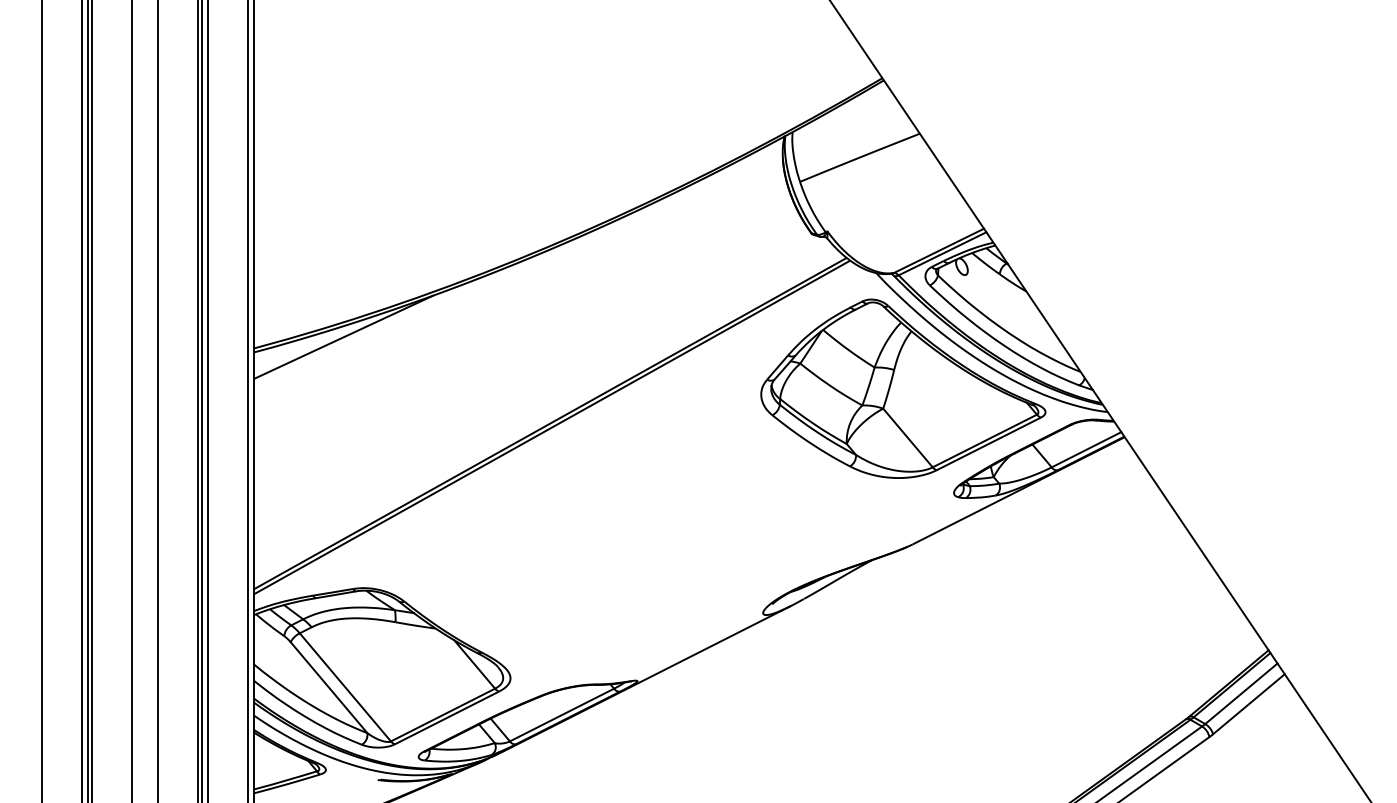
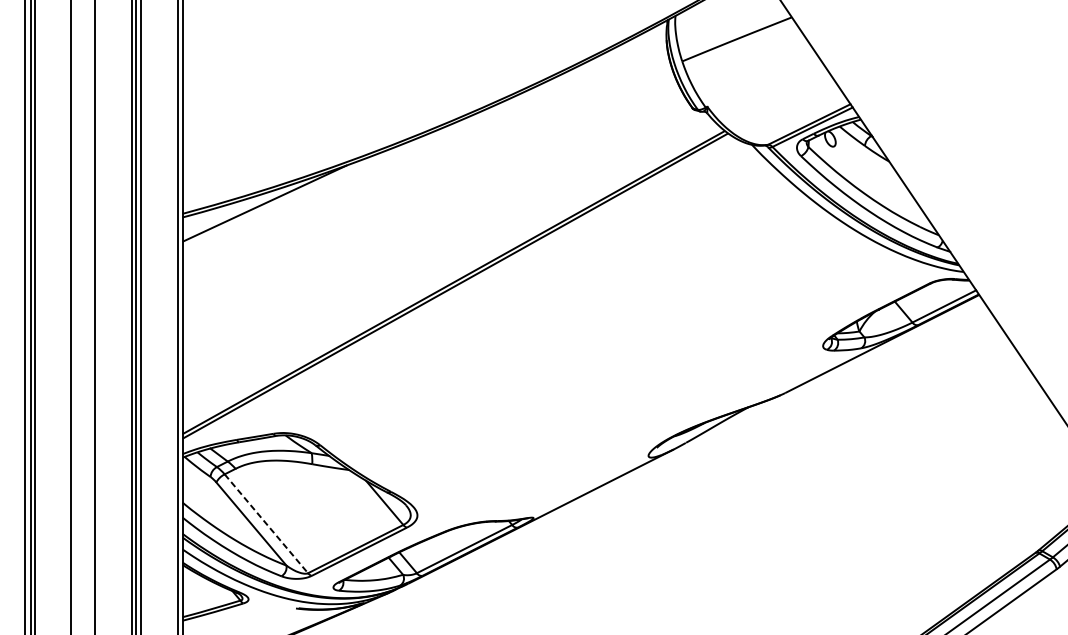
part: (903, 388) -> (776, 250), removed
line: (345, 687) -> (266, 523), solid -> dashed

